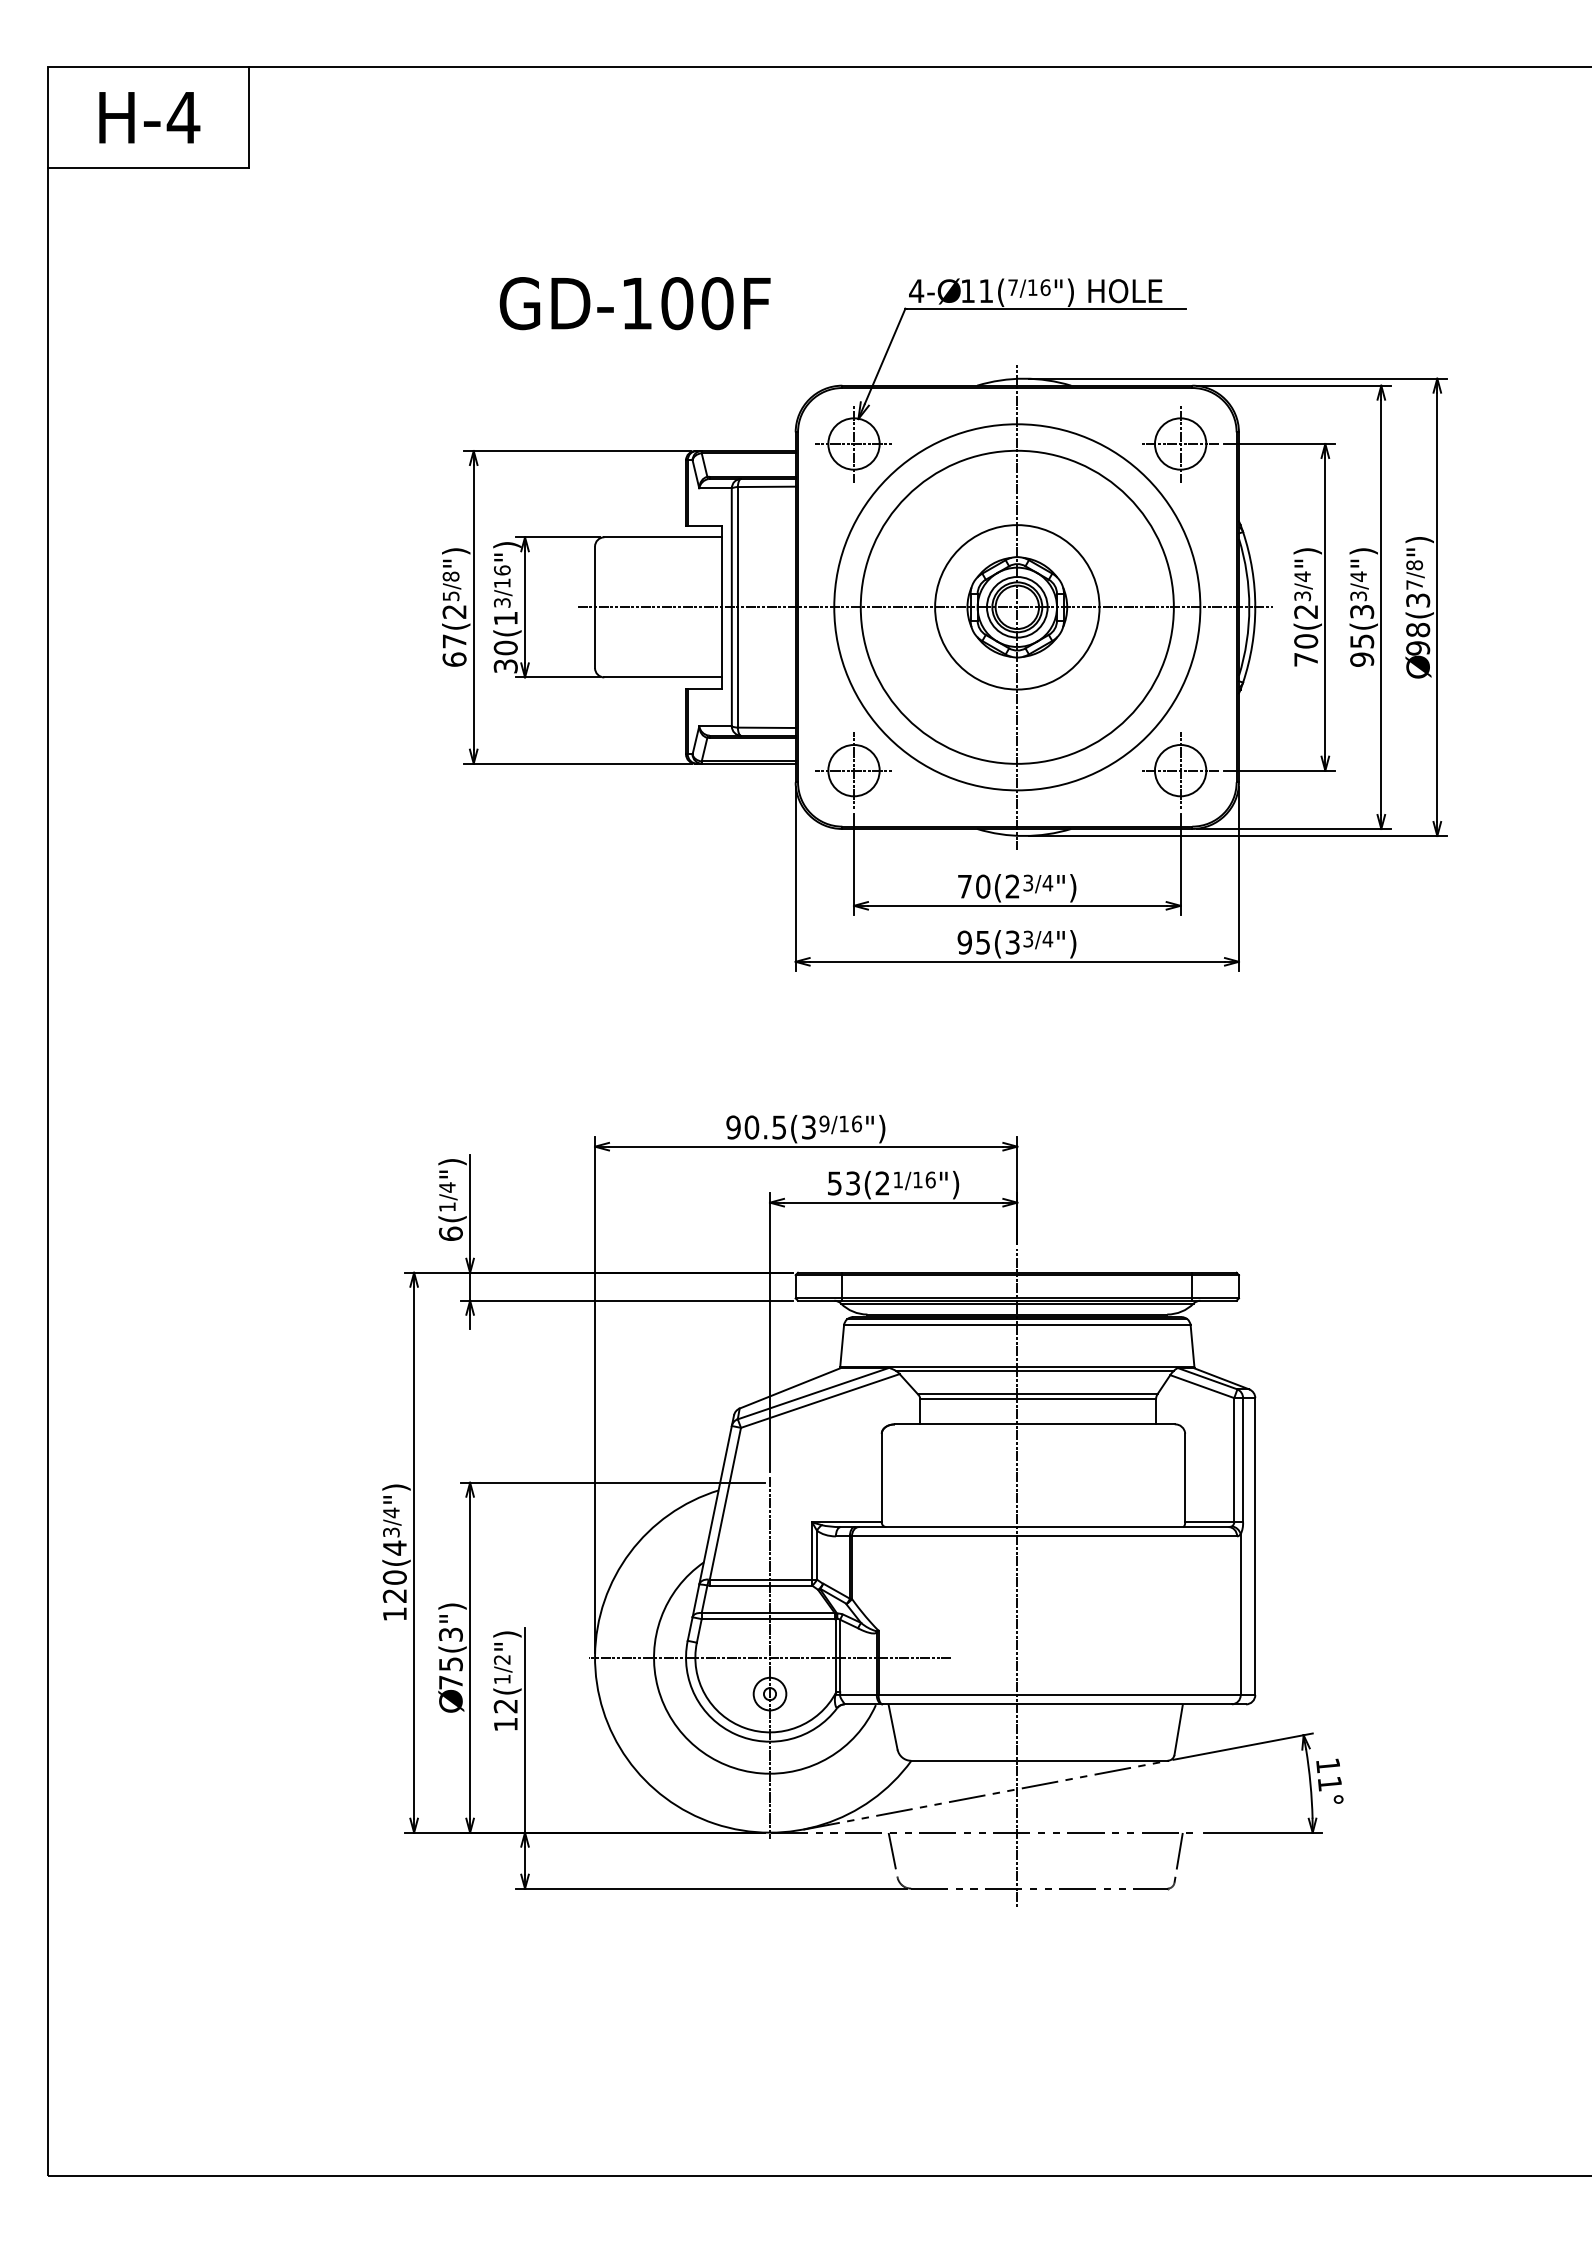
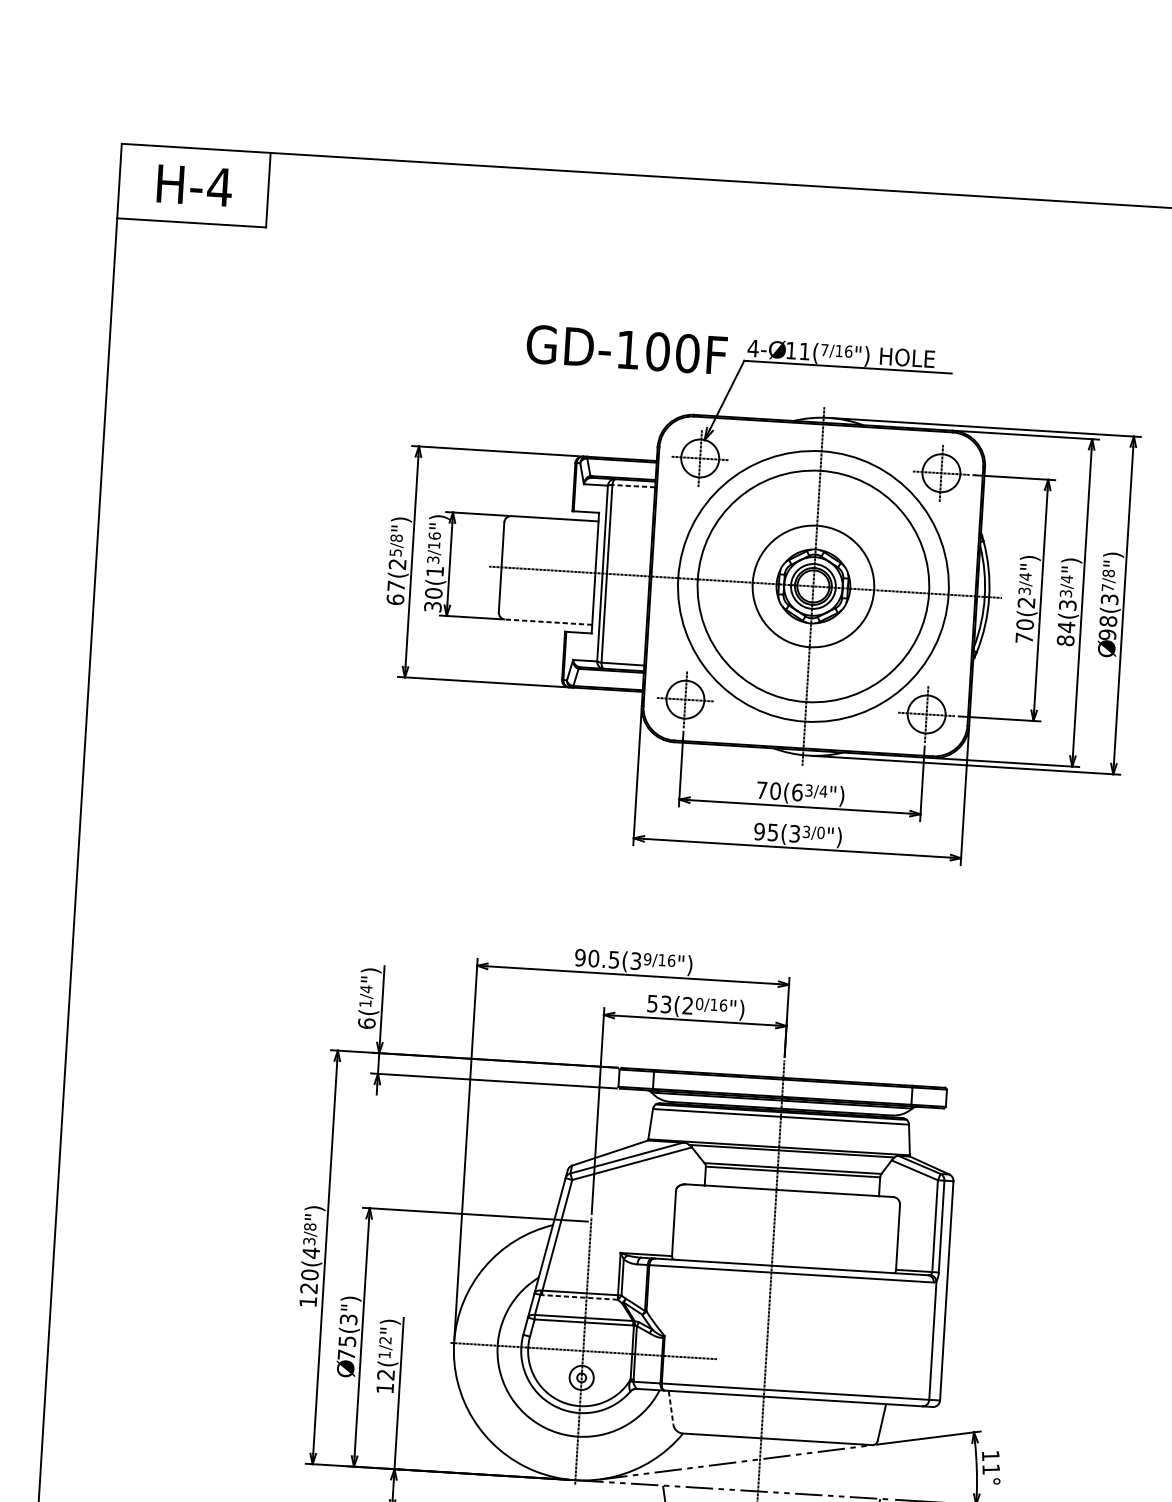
text: (634, 303) -> (626, 349), moved
line: (766, 486) -> (633, 485), solid -> dashed
text: (1362, 649) -> (1066, 633), 95(3 -> 84(3
line: (663, 677) -> (548, 622), solid -> dashed
text: (1012, 886) -> (797, 792), 70(2 -> 70(6
text: (1047, 938) -> (820, 832), 3/4 -> 3/0
text: (898, 1179) -> (699, 1003), 1/16 -> 0/16
text: (391, 1512) -> (310, 1226), 3/4 -> 3/8
line: (760, 1585) -> (579, 1297), solid -> dashed
line: (893, 1727) -> (671, 1408), solid -> dashed

